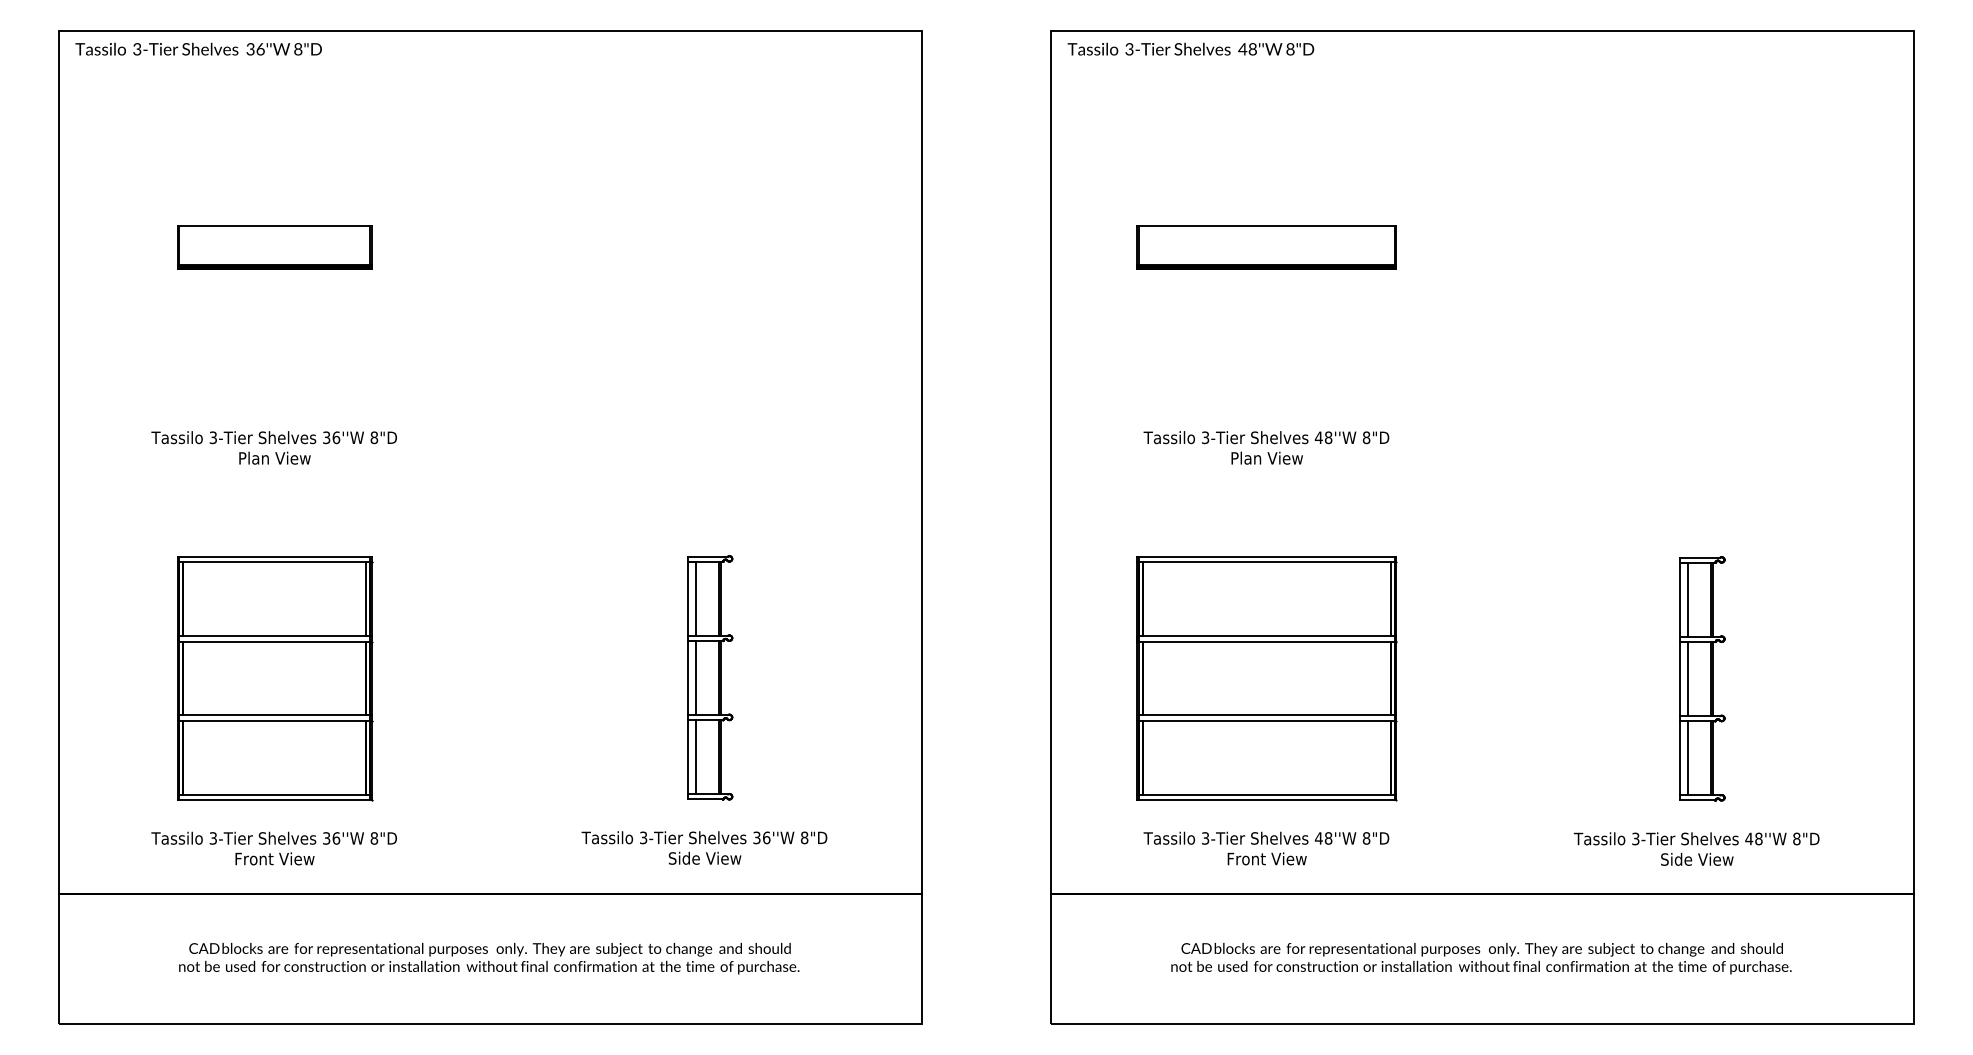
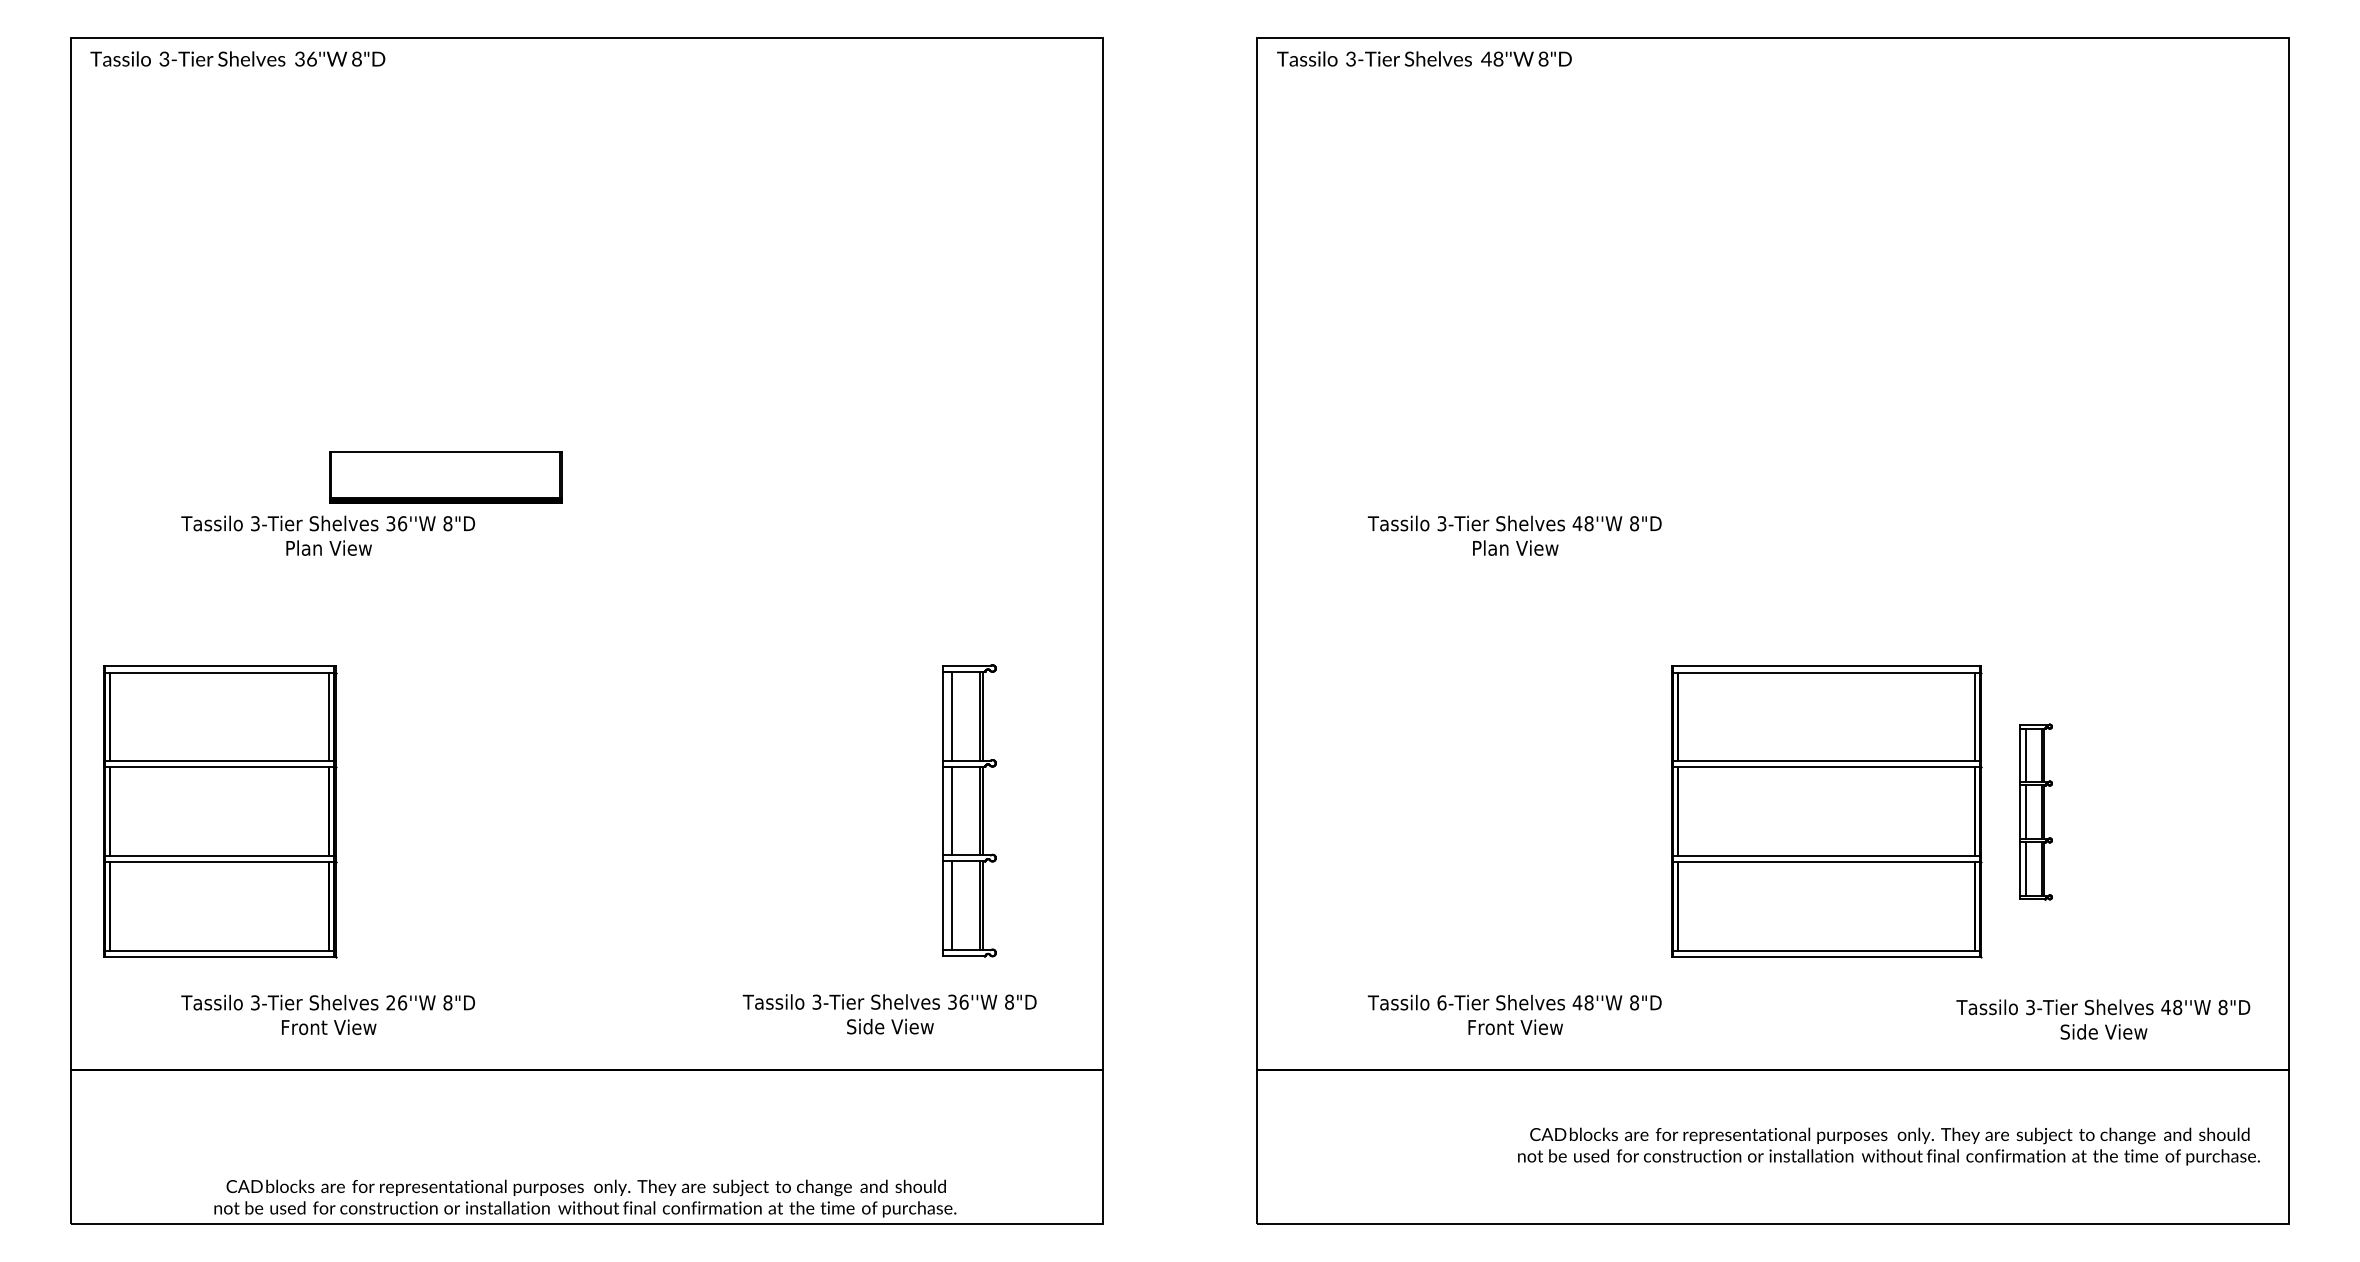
part: (274, 247) -> (445, 477), moved
part: (1267, 247) -> (1515, 296), removed
part: (710, 677) -> (969, 810), moved
part: (275, 678) -> (220, 811), moved
part: (1267, 678) -> (1826, 811), moved
part: (1701, 678) -> (2035, 811), size x0.6
text: (326, 838) -> (390, 1002), 36''W -> 26''W
text: (1205, 838) -> (1441, 1002), 3-Tier -> 6-Tier
text: (704, 848) -> (889, 1014), moved
text: (1696, 849) -> (2103, 1019), moved
text: (489, 958) -> (585, 1198), moved
text: (1481, 958) -> (1888, 1146), moved

